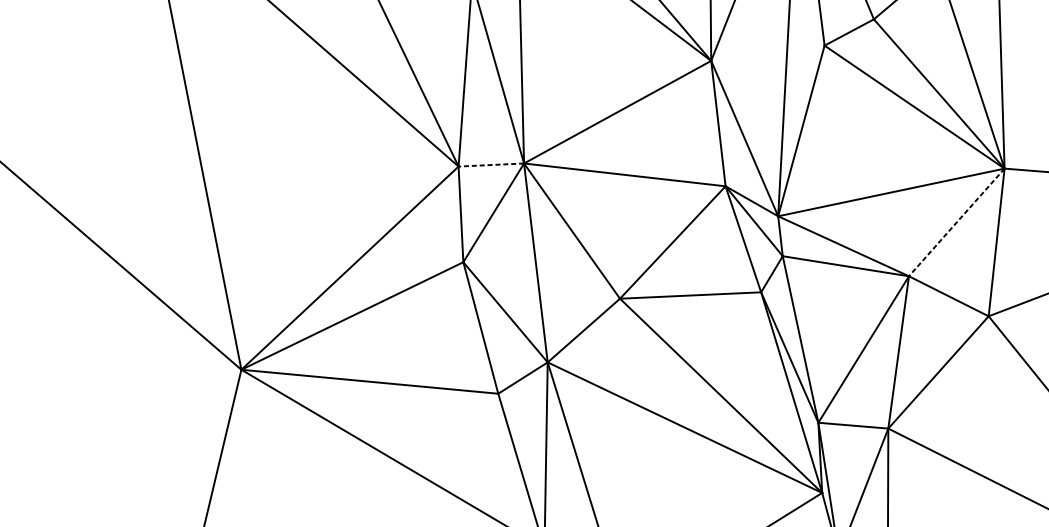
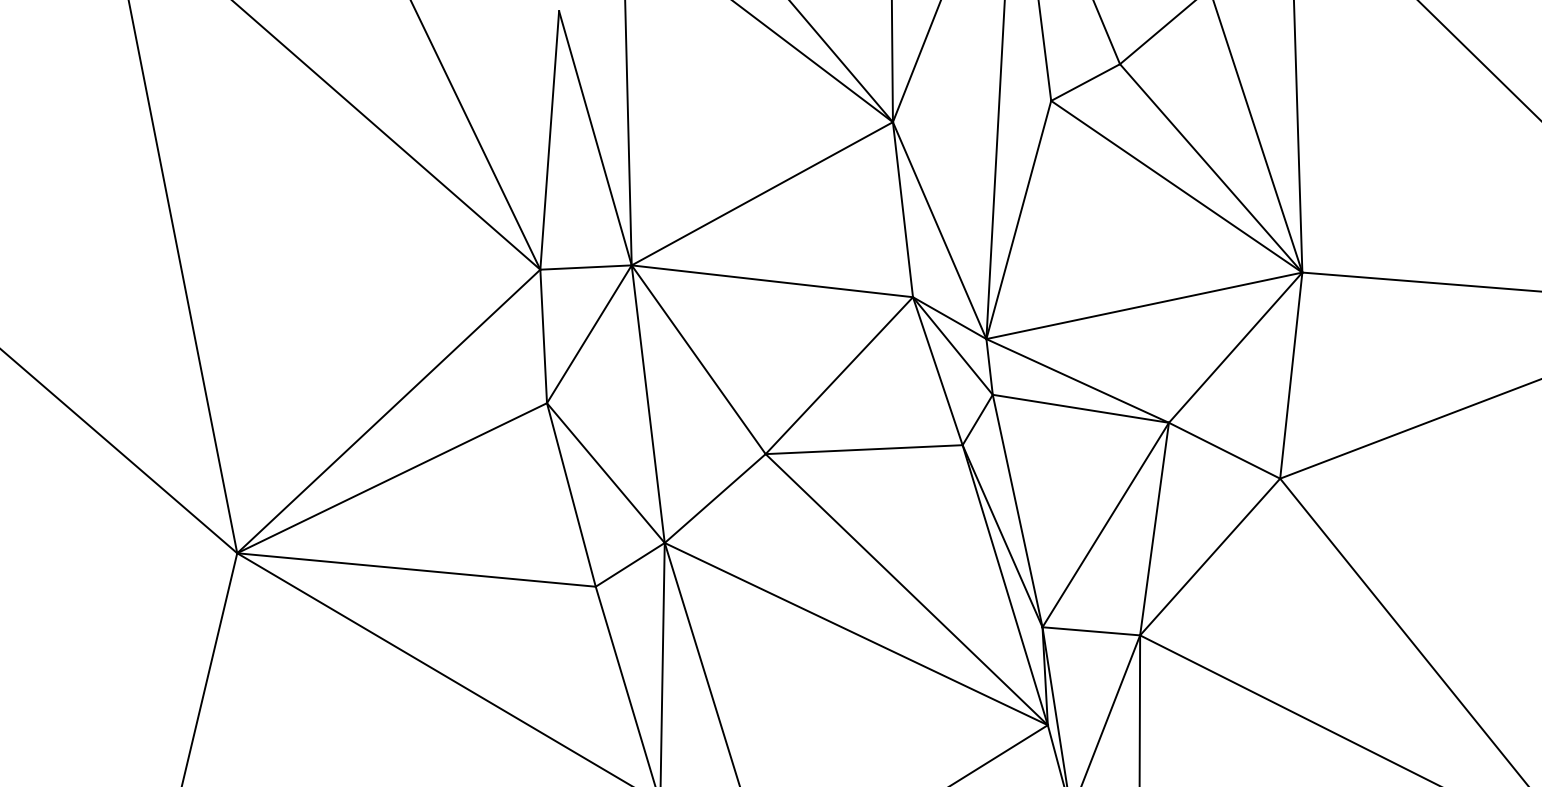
line: (491, 165) -> (586, 267), dashed -> solid
line: (956, 223) -> (1235, 348), dashed -> solid

